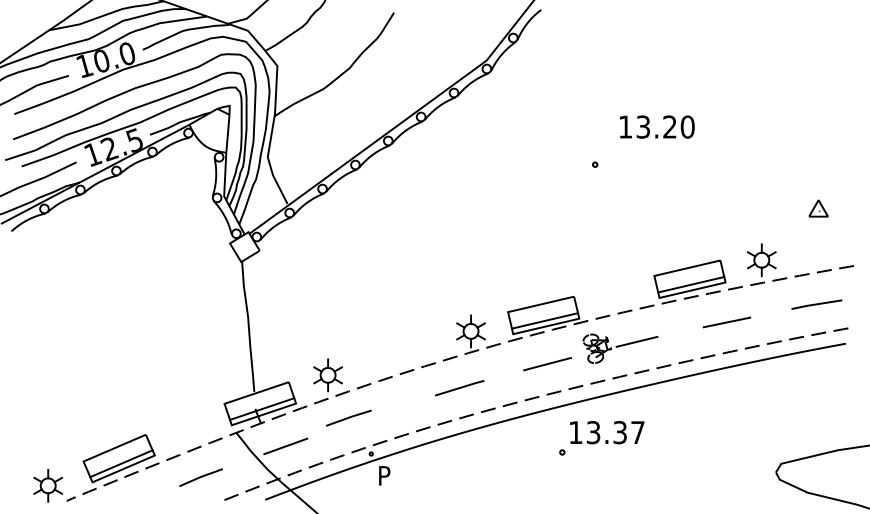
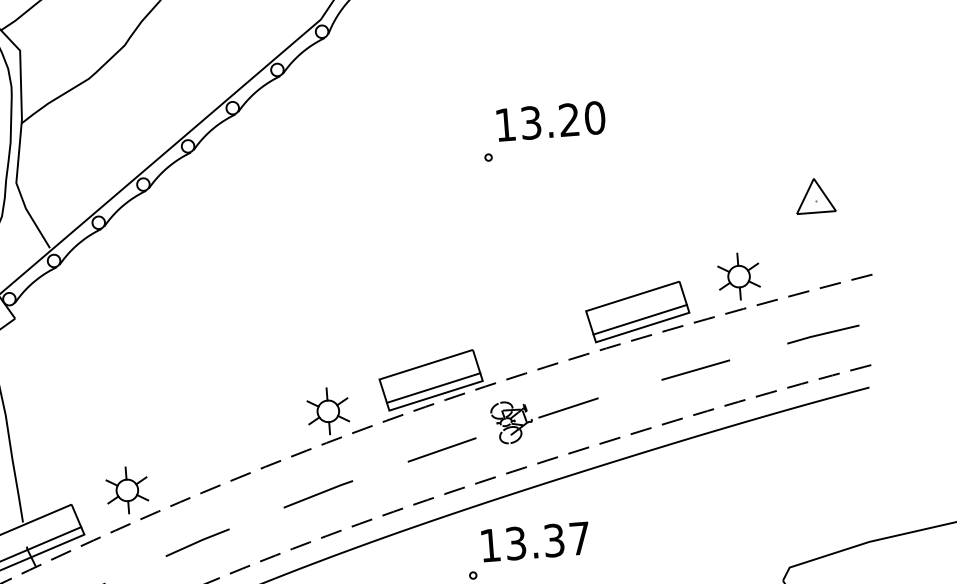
text: (657, 126) -> (551, 120), moved
part: (818, 208) -> (814, 195), size x1.43
line: (348, 417) -> (197, 541), moved

